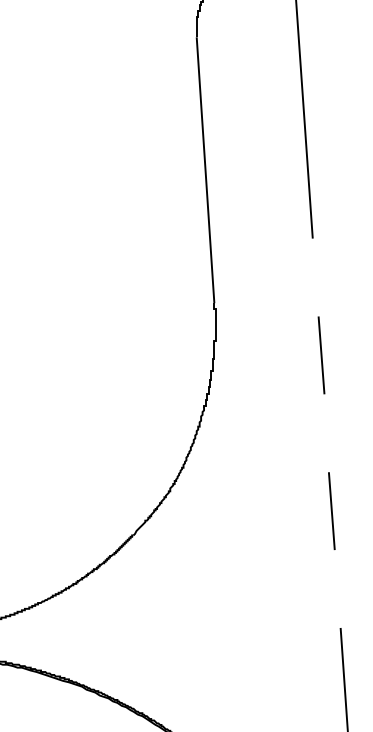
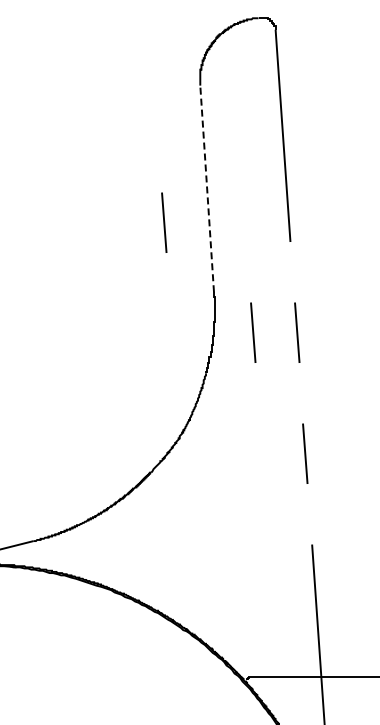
line: (205, 169) -> (207, 188), solid -> dashed
line: (150, 213) -> (164, 222), added
line: (265, 355) -> (253, 332), added

